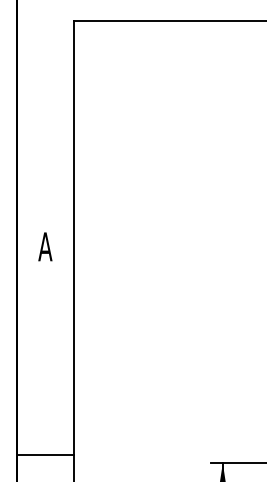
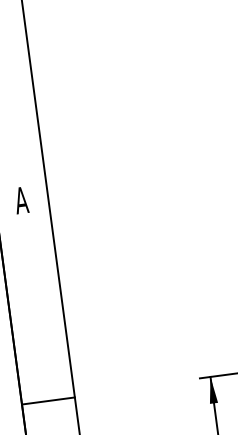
line: (45, 454) -> (48, 400), moved

